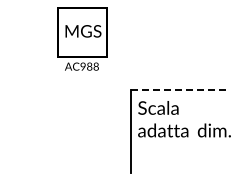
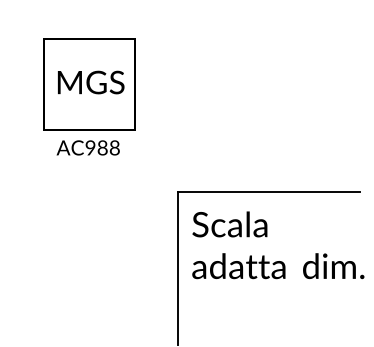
line: (179, 90) -> (269, 192), dashed -> solid

